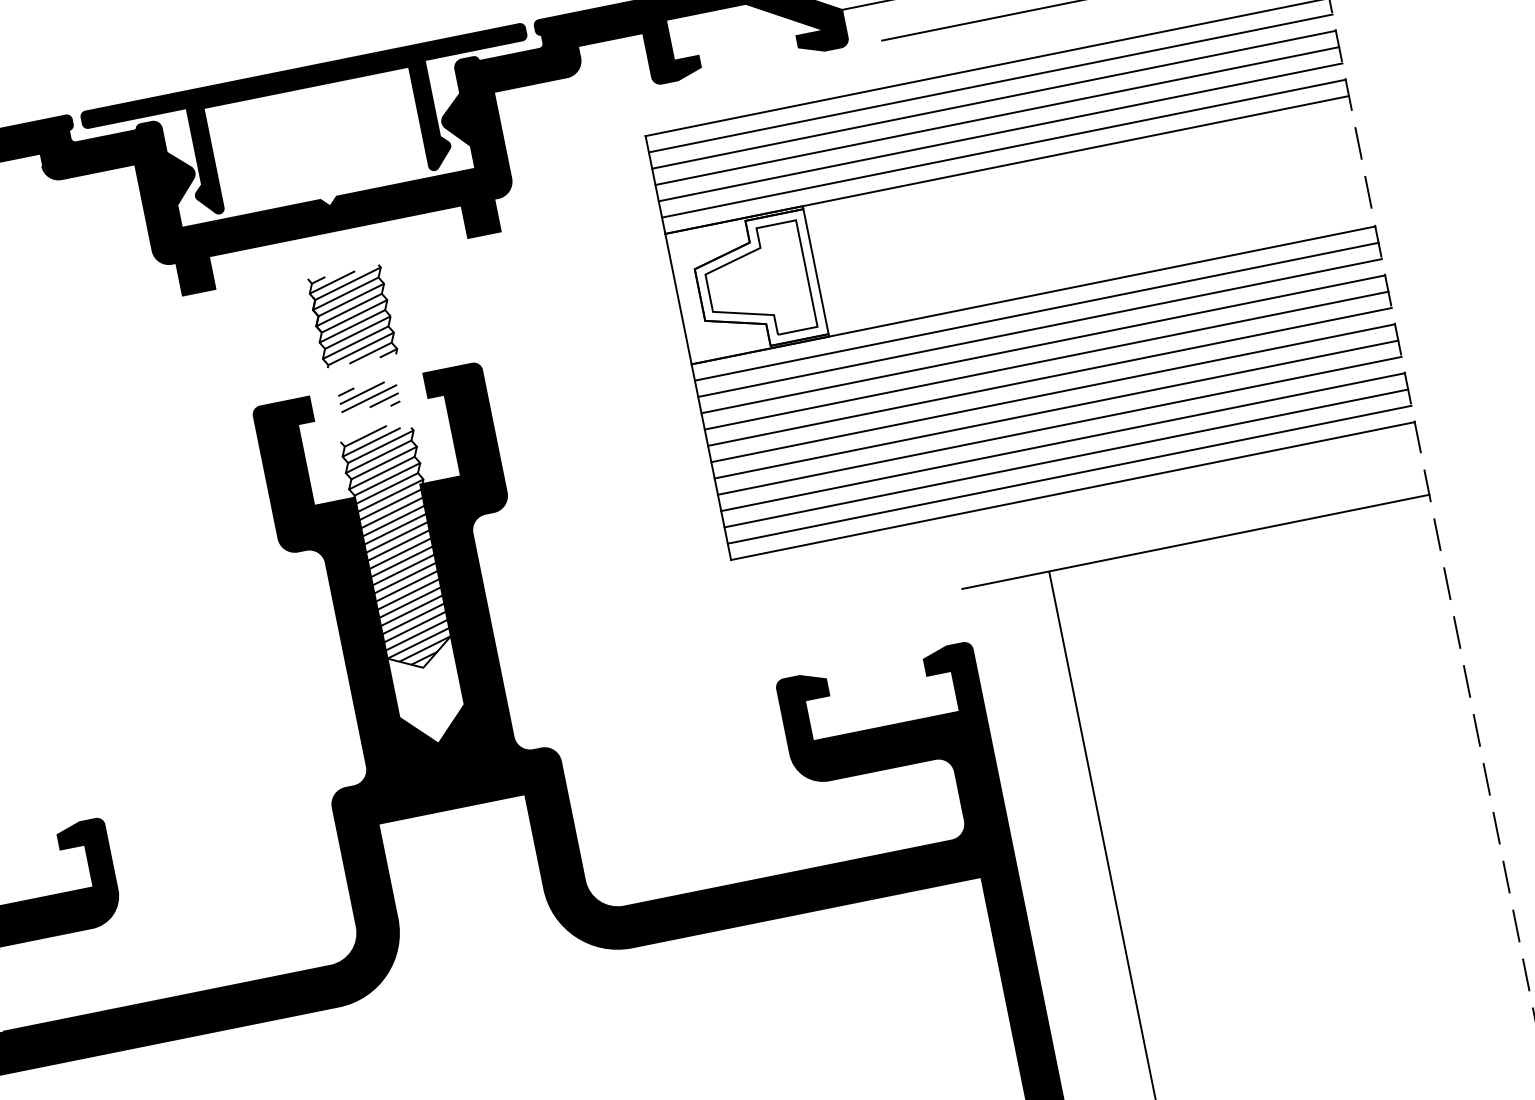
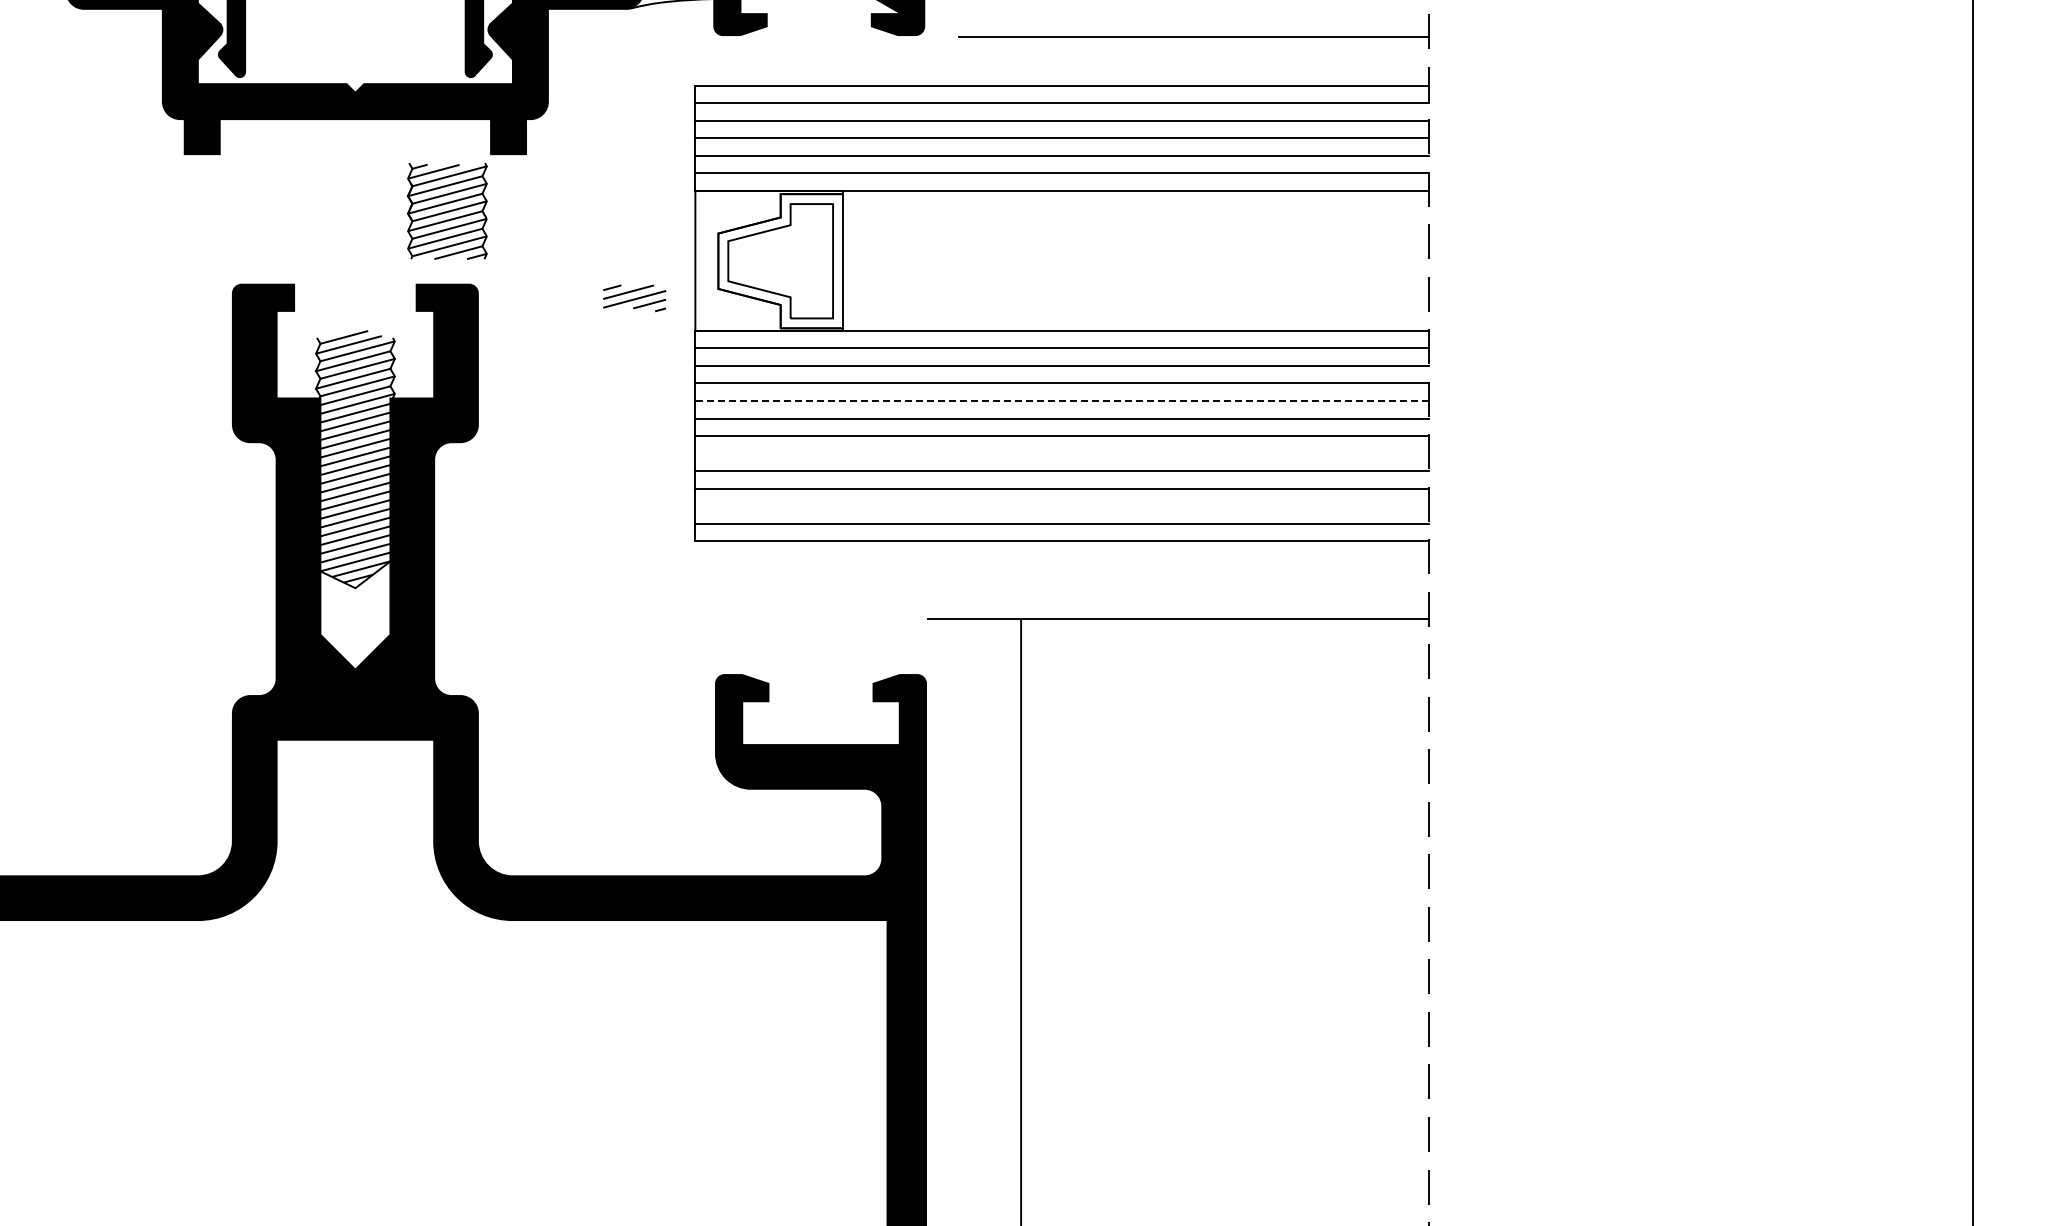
part: (352, 315) -> (447, 210), moved
line: (1046, 361) -> (1062, 401), solid -> dashed
part: (368, 397) -> (634, 298), moved
line: (1056, 409) -> (1062, 453), removed
line: (1066, 458) -> (1062, 506), removed

